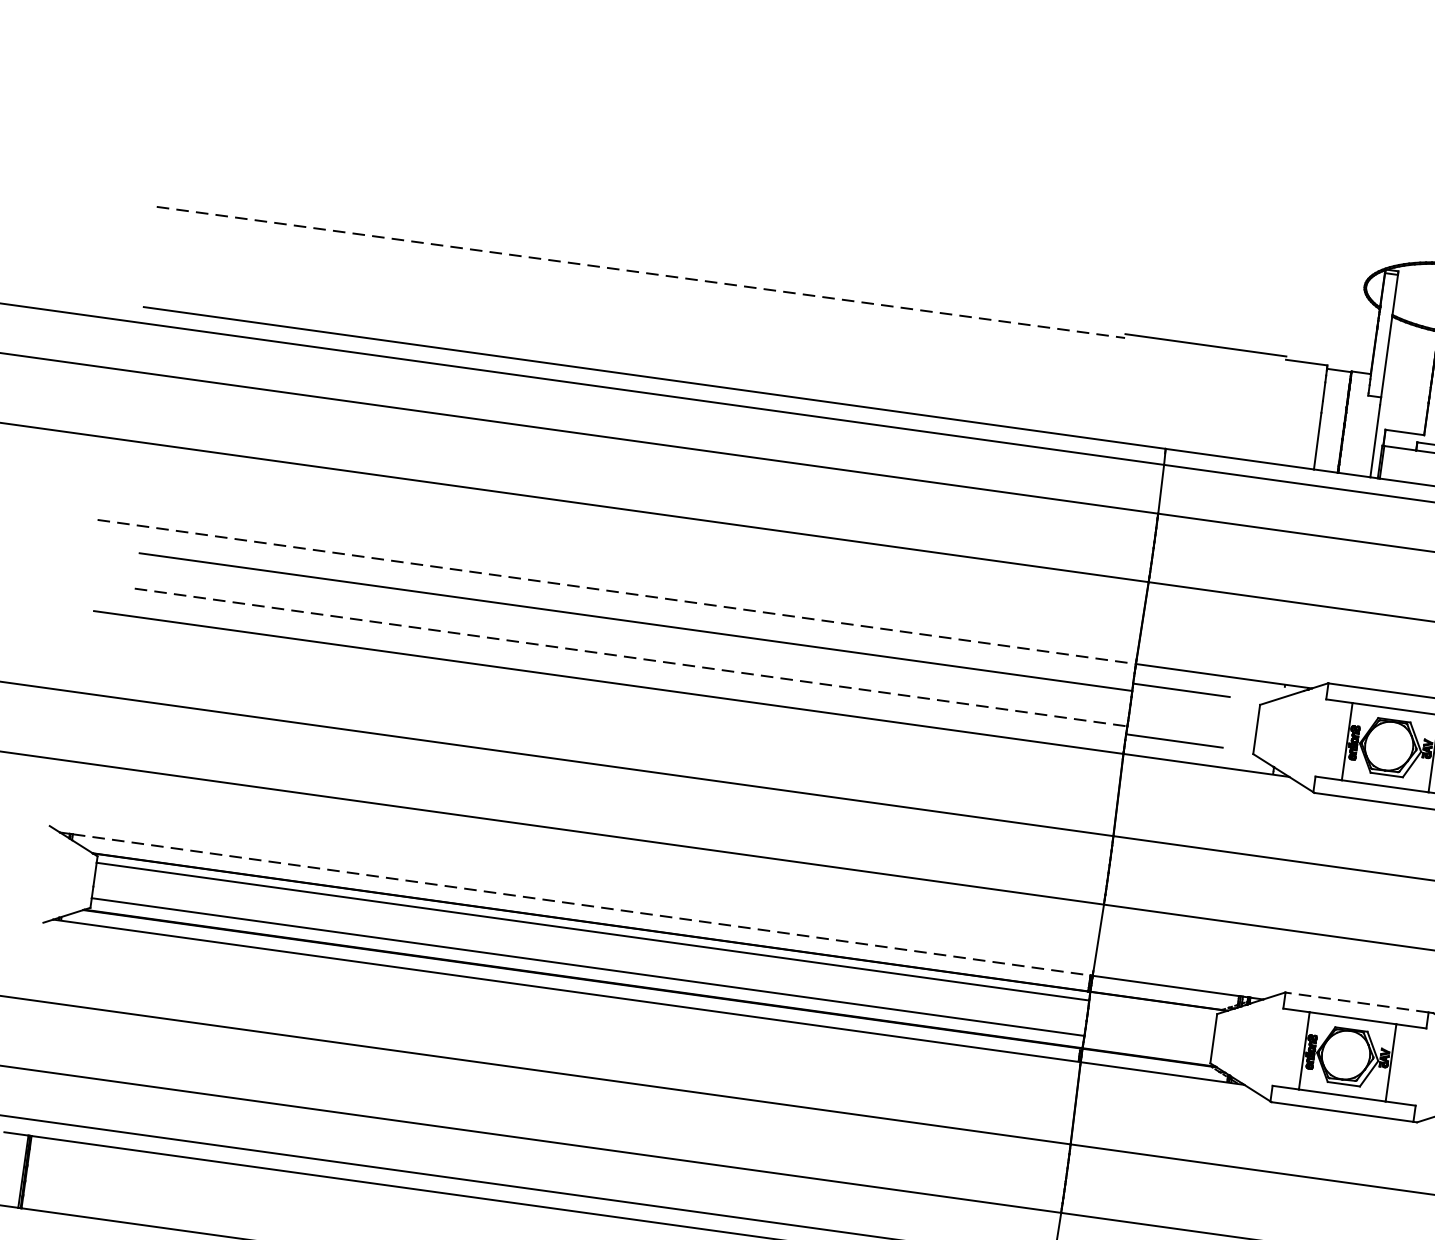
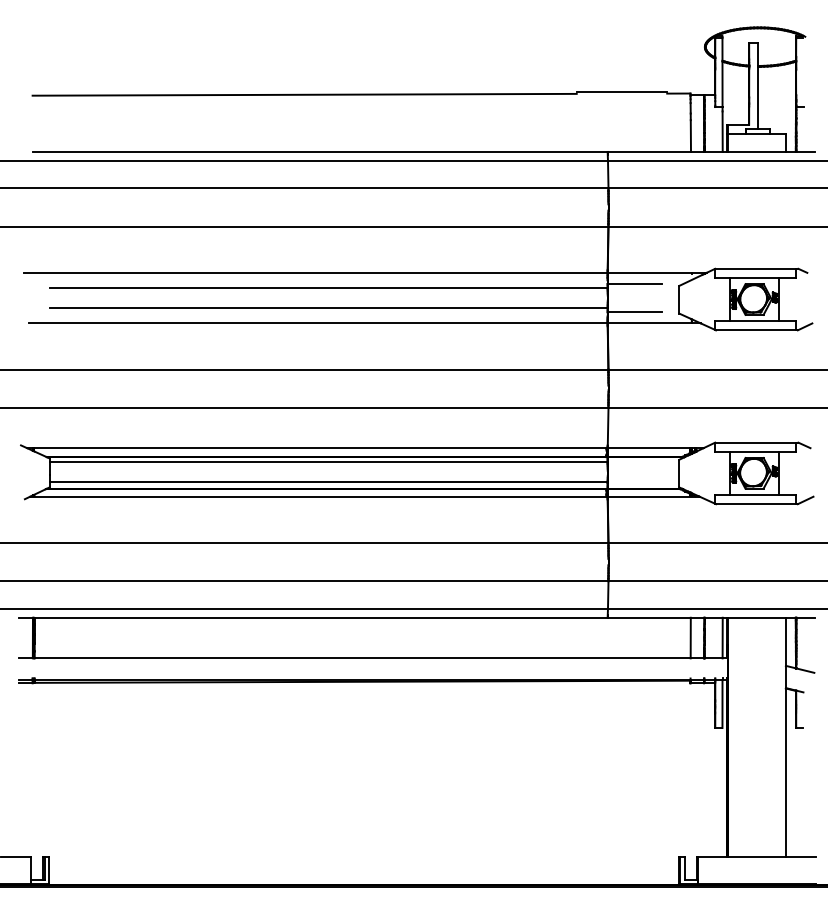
line: (642, 272) -> (305, 94), dashed -> solid
line: (616, 591) -> (315, 272), dashed -> solid
line: (630, 656) -> (328, 307), dashed -> solid
line: (581, 905) -> (320, 448), dashed -> solid
line: (1356, 1002) -> (755, 442), dashed -> solid

